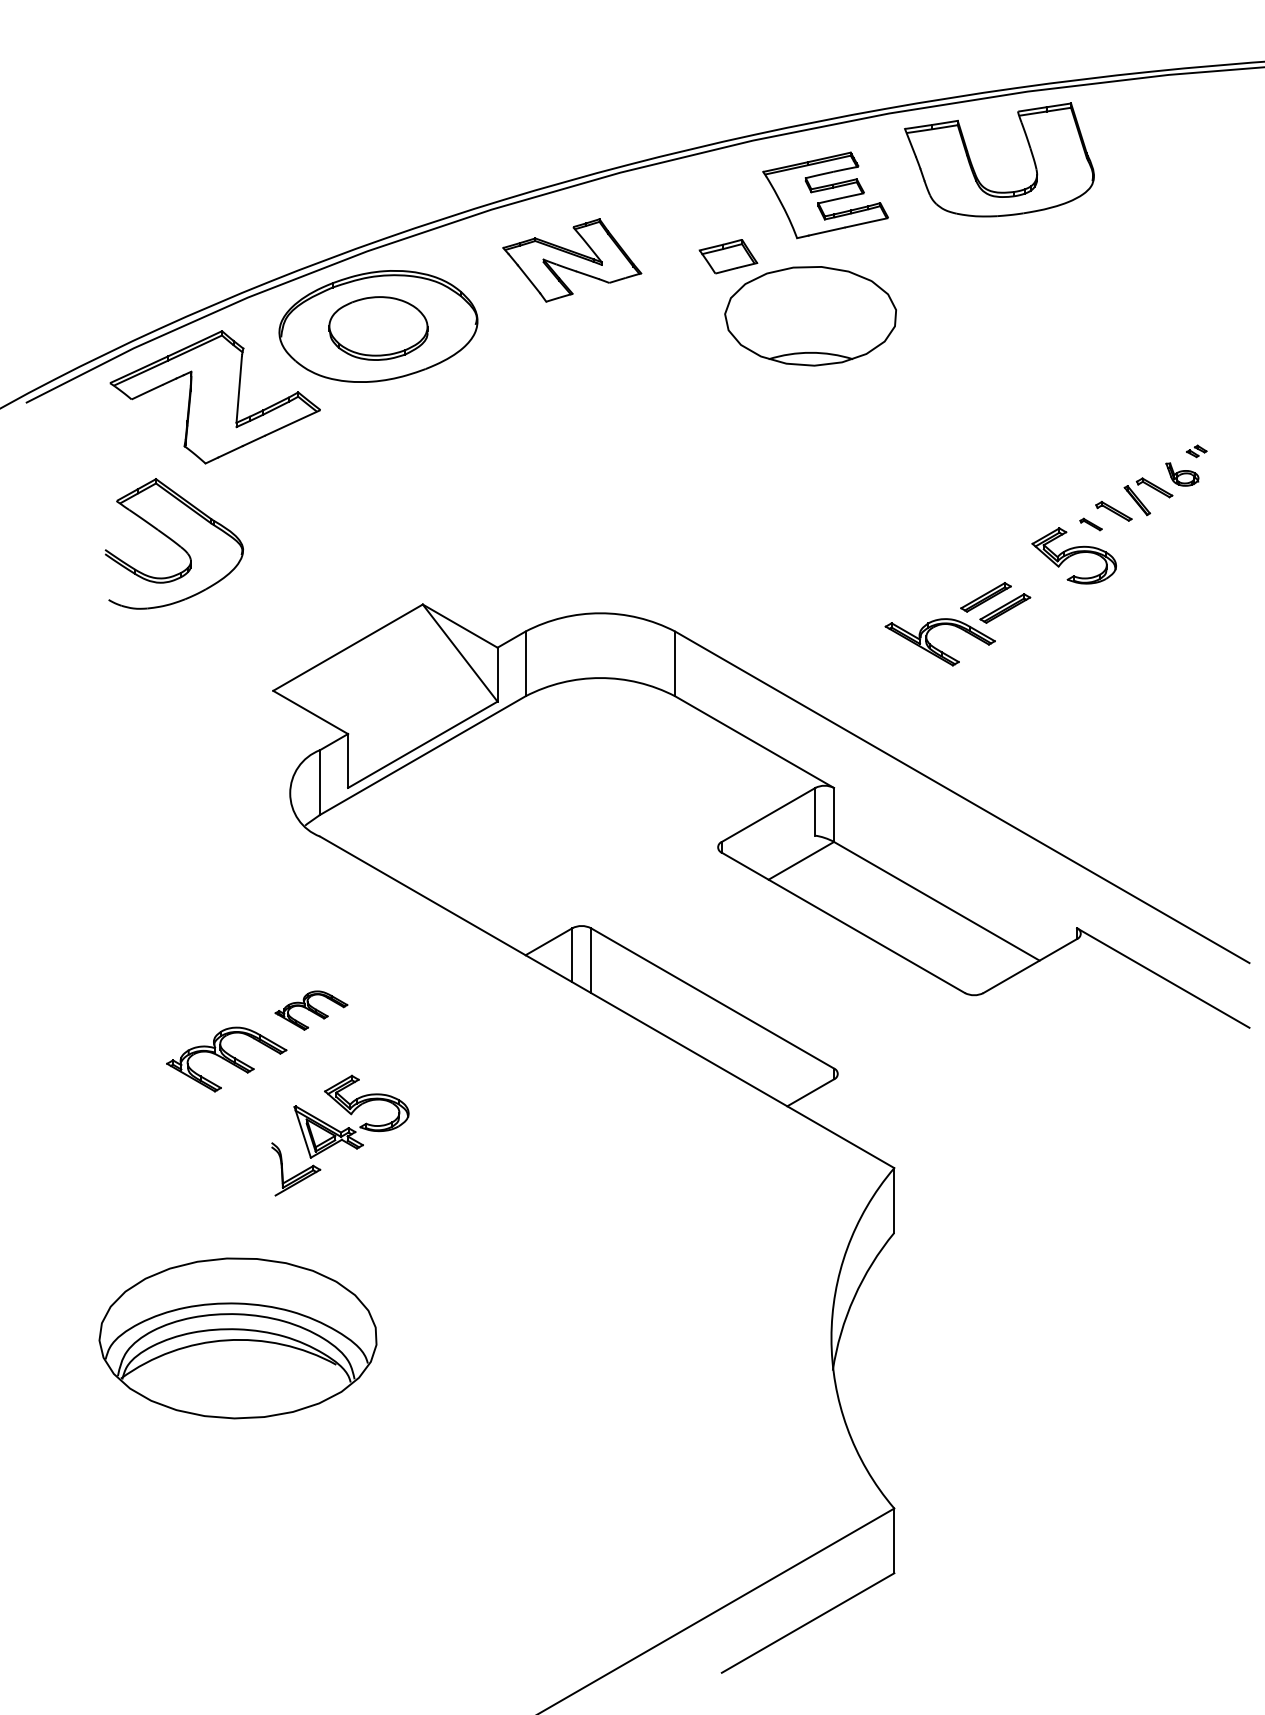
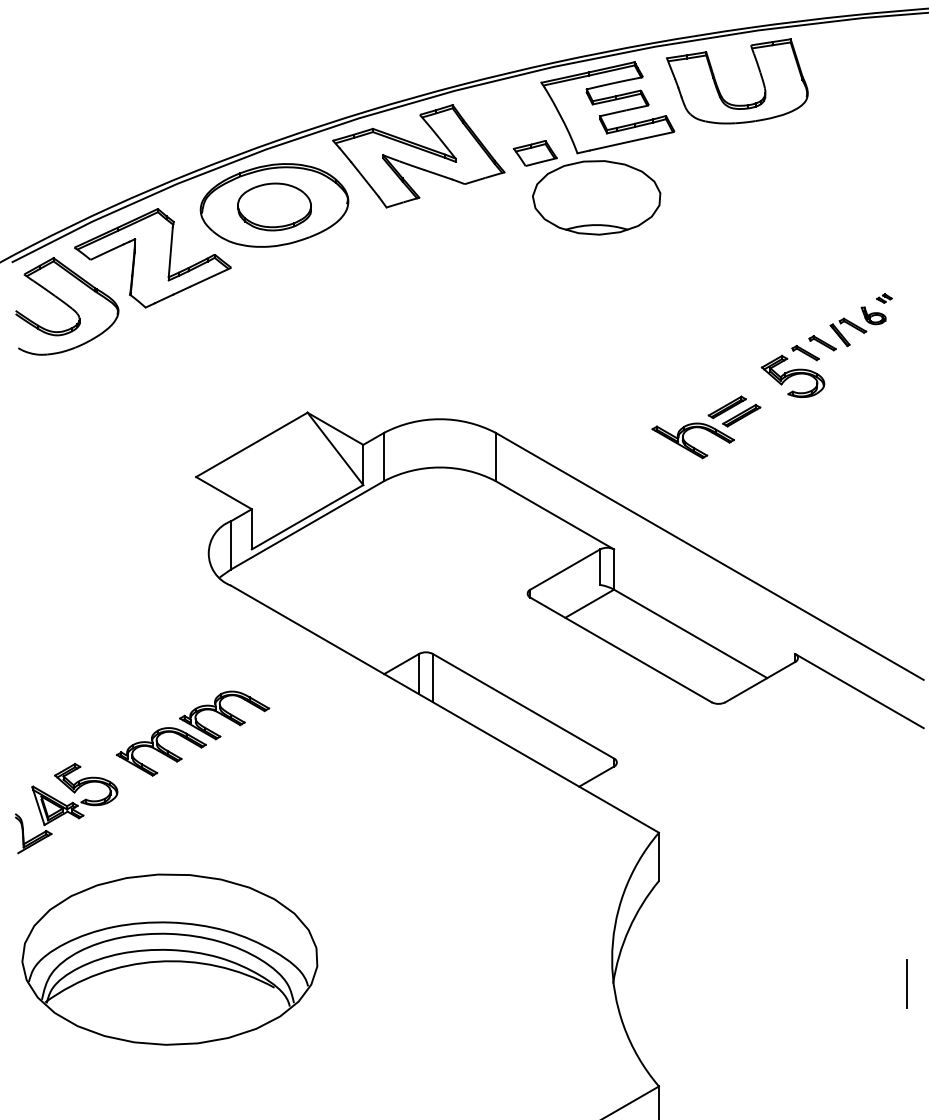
part: (825, 195) -> (607, 107), size x1.43
part: (572, 260) -> (419, 156), size x1.67
part: (1090, 524) -> (805, 353), size x1.67
part: (173, 543) -> (66, 306), moved
part: (311, 1010) -> (224, 715), size x1.67
part: (340, 1135) -> (66, 808), moved
part: (237, 1338) -> (169, 959), size x1.43
line: (1227, 1370) -> (907, 983), added

